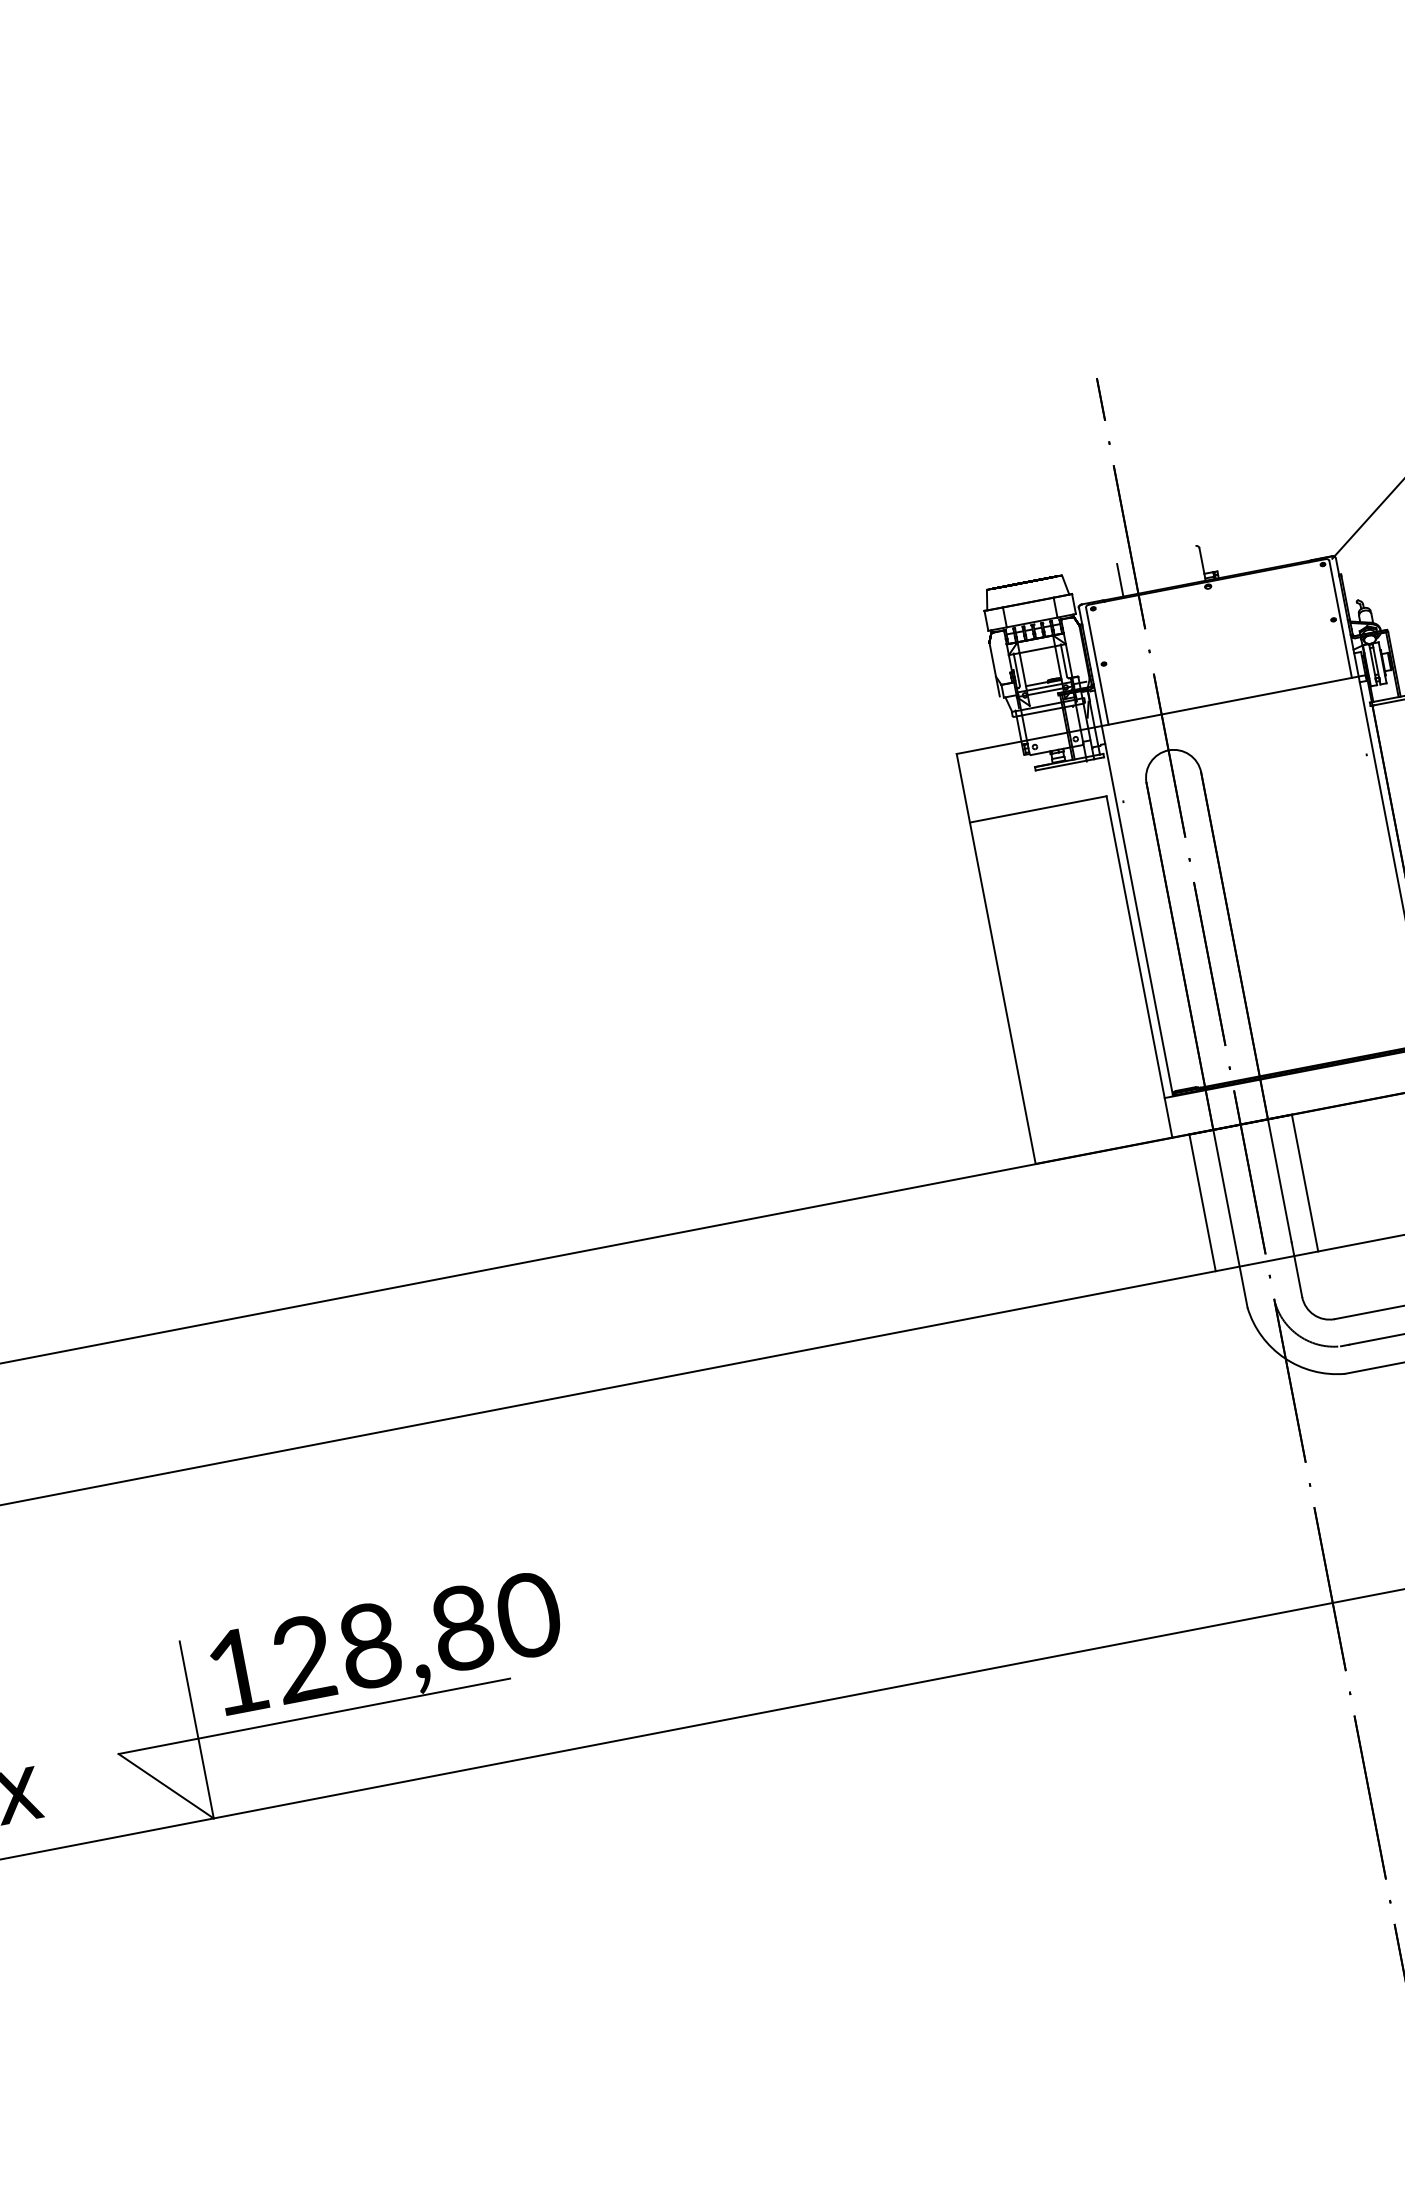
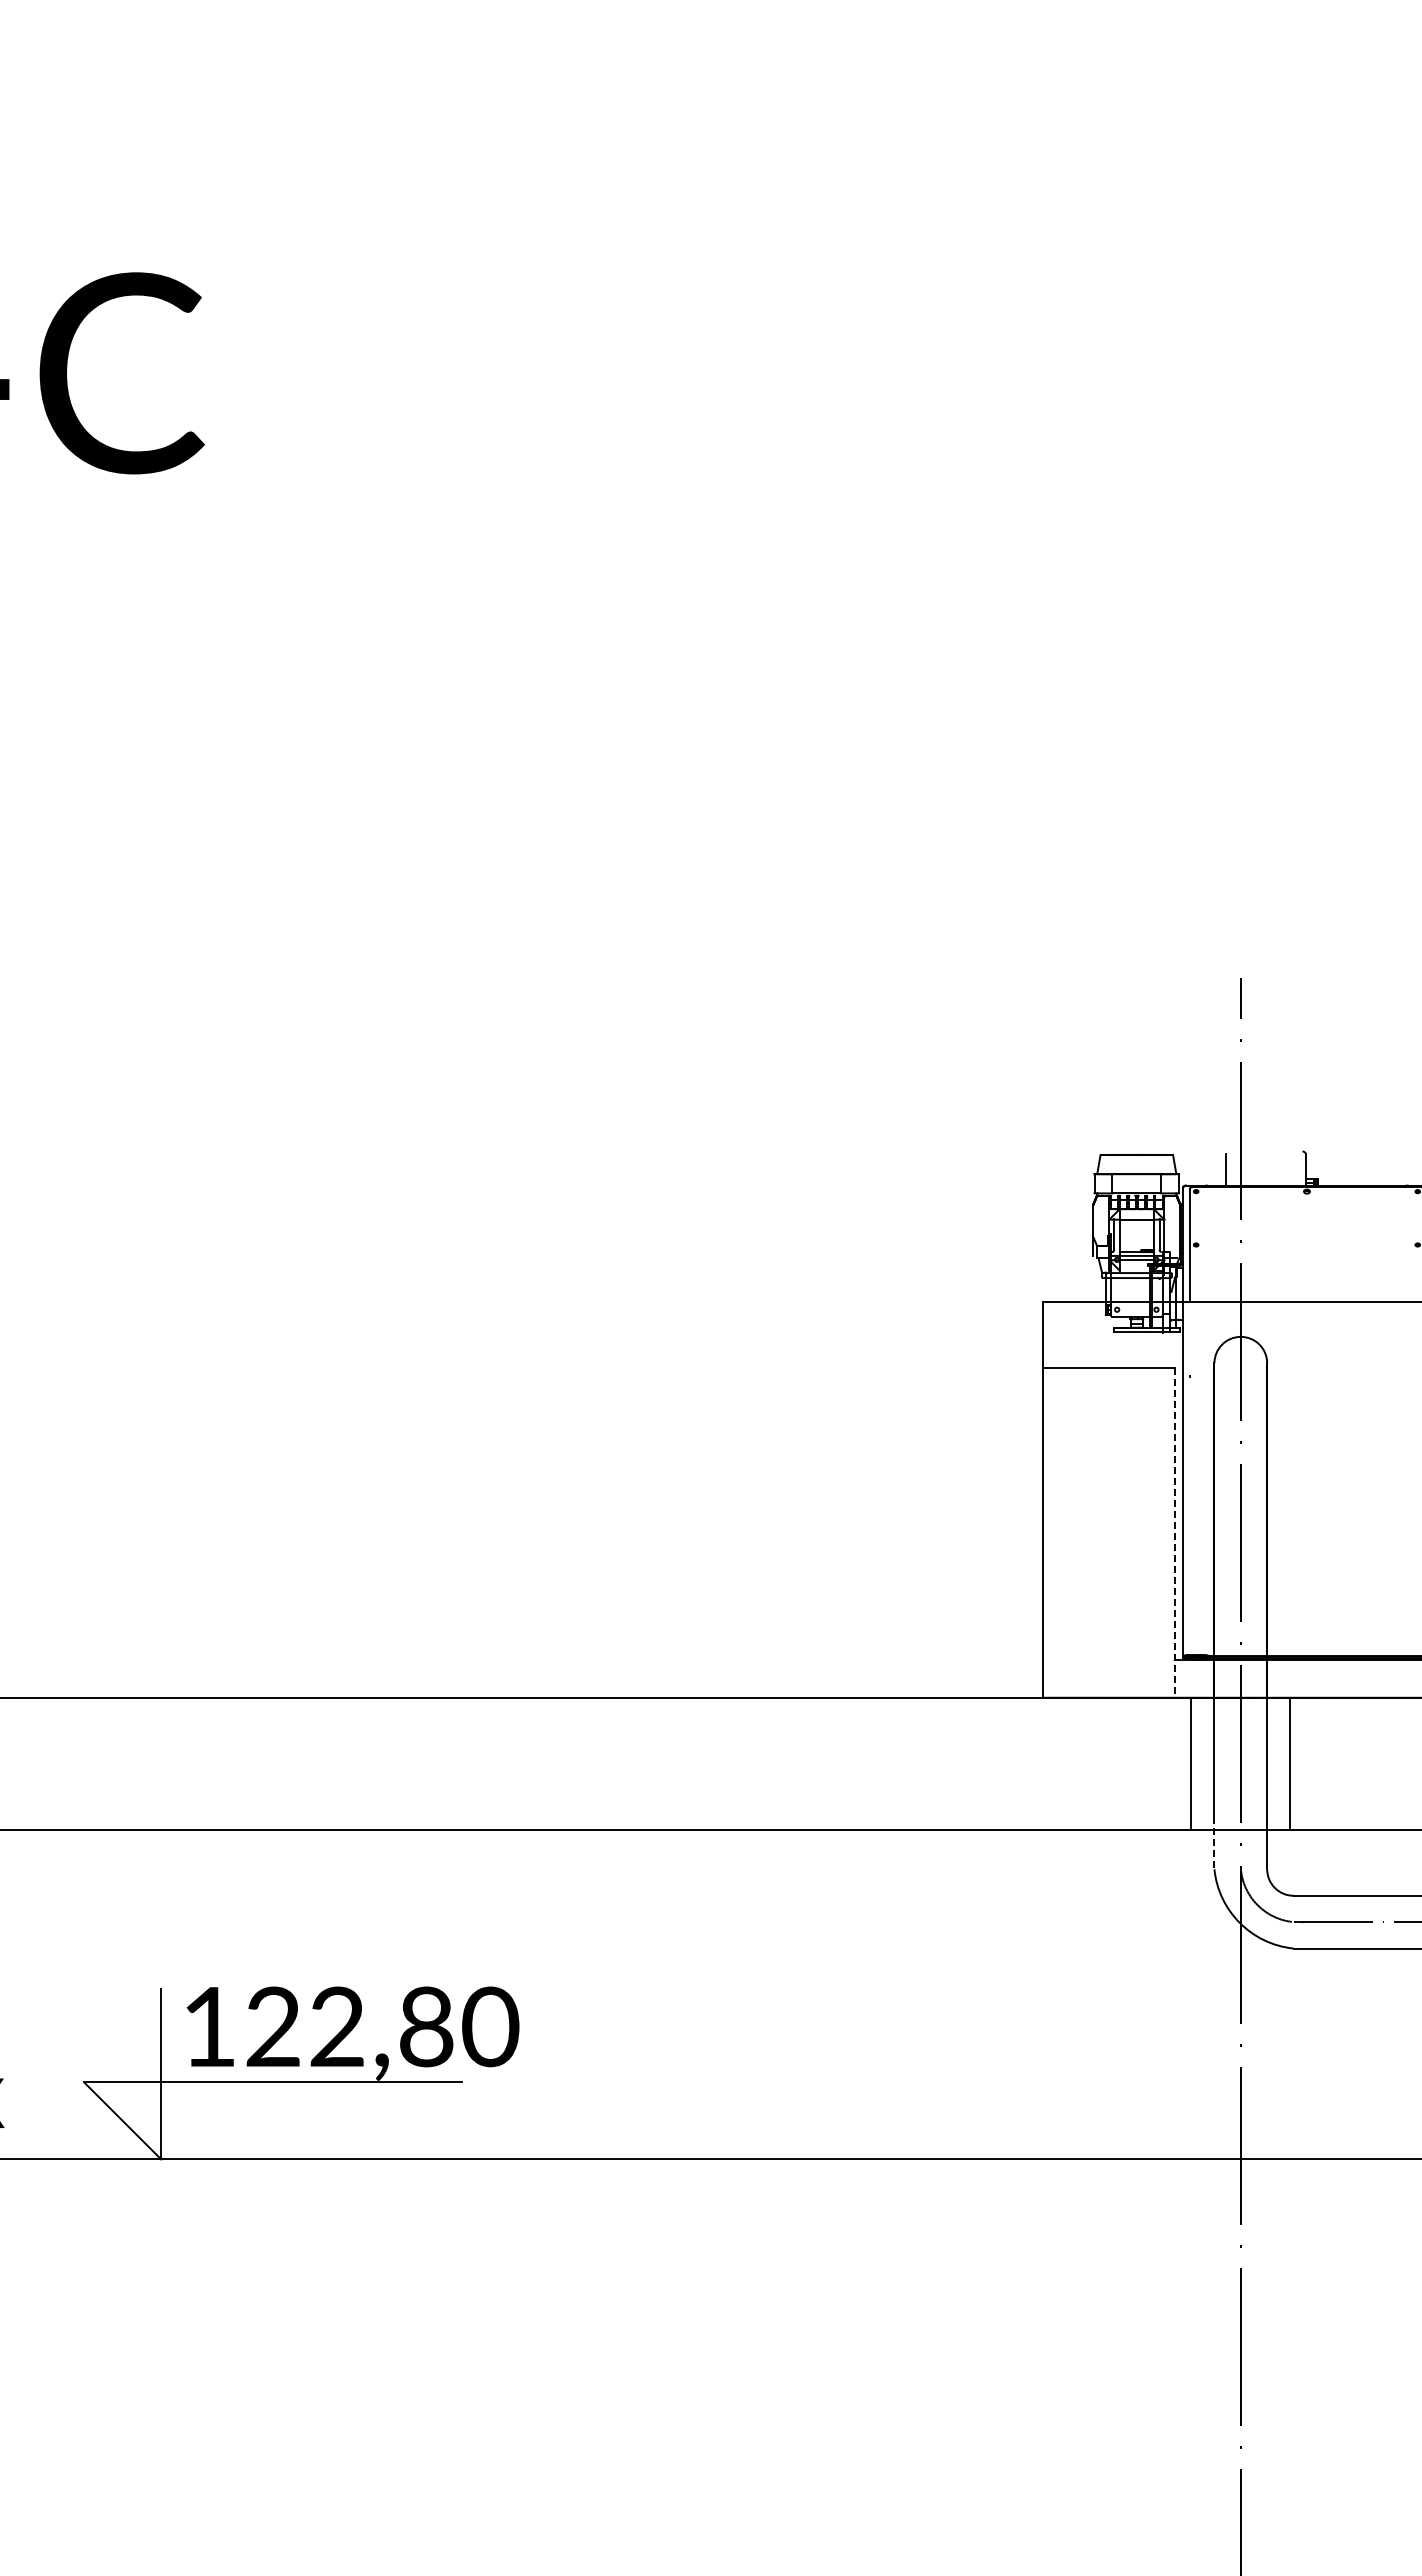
line: (1139, 967) -> (1174, 1533), solid -> dashed
line: (1242, 1280) -> (1214, 1843), solid -> dashed
text: (369, 1645) -> (337, 2026), 128,80 -> 122,80

